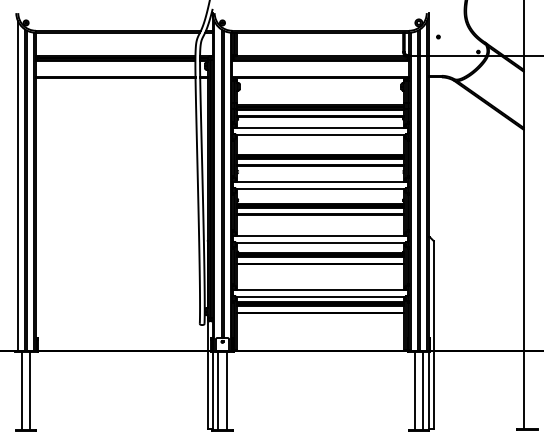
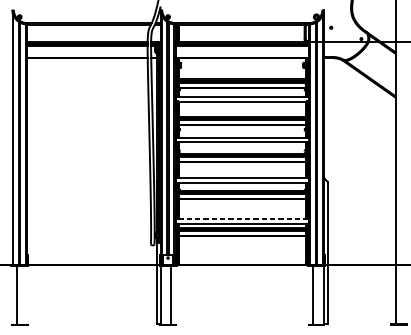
line: (320, 290) -> (242, 219), solid -> dashed
line: (30, 390) -> (23, 294), removed
line: (218, 390) -> (165, 294), removed
line: (423, 390) -> (319, 294), removed

